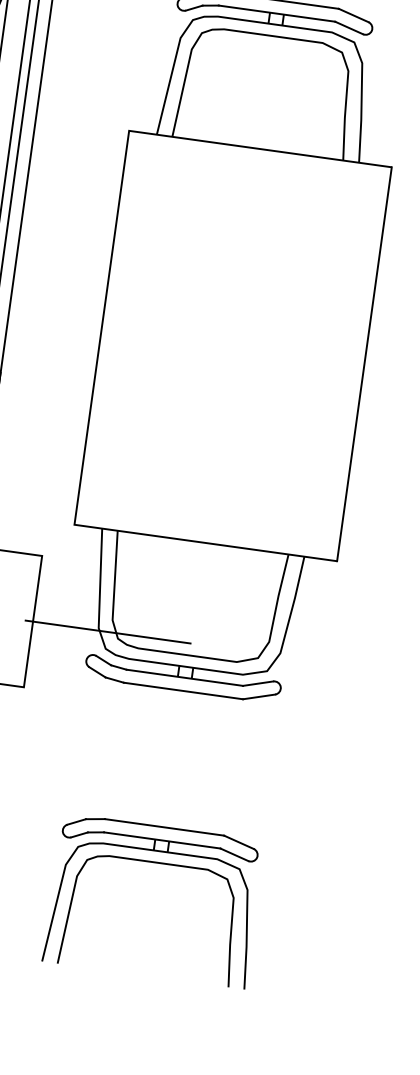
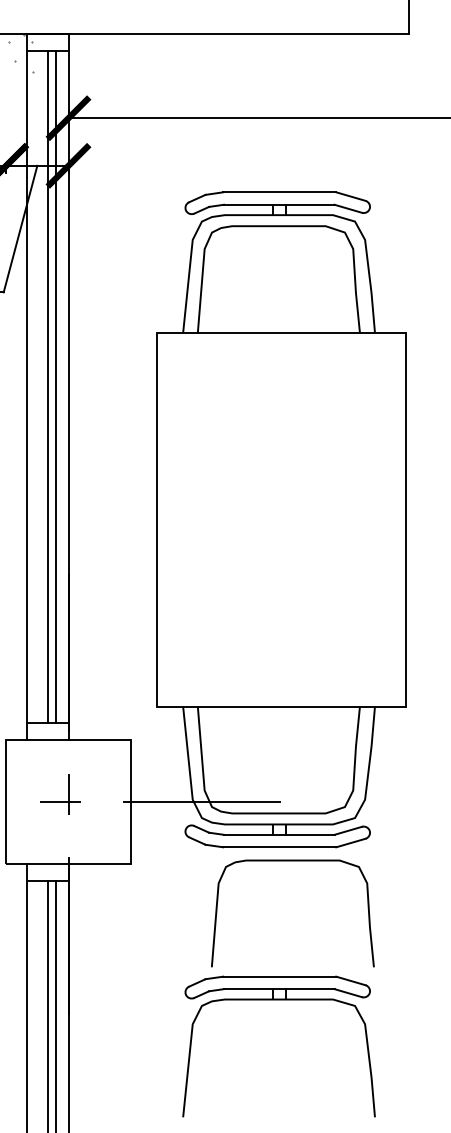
curve: (158, 863) -> (292, 861), moved

